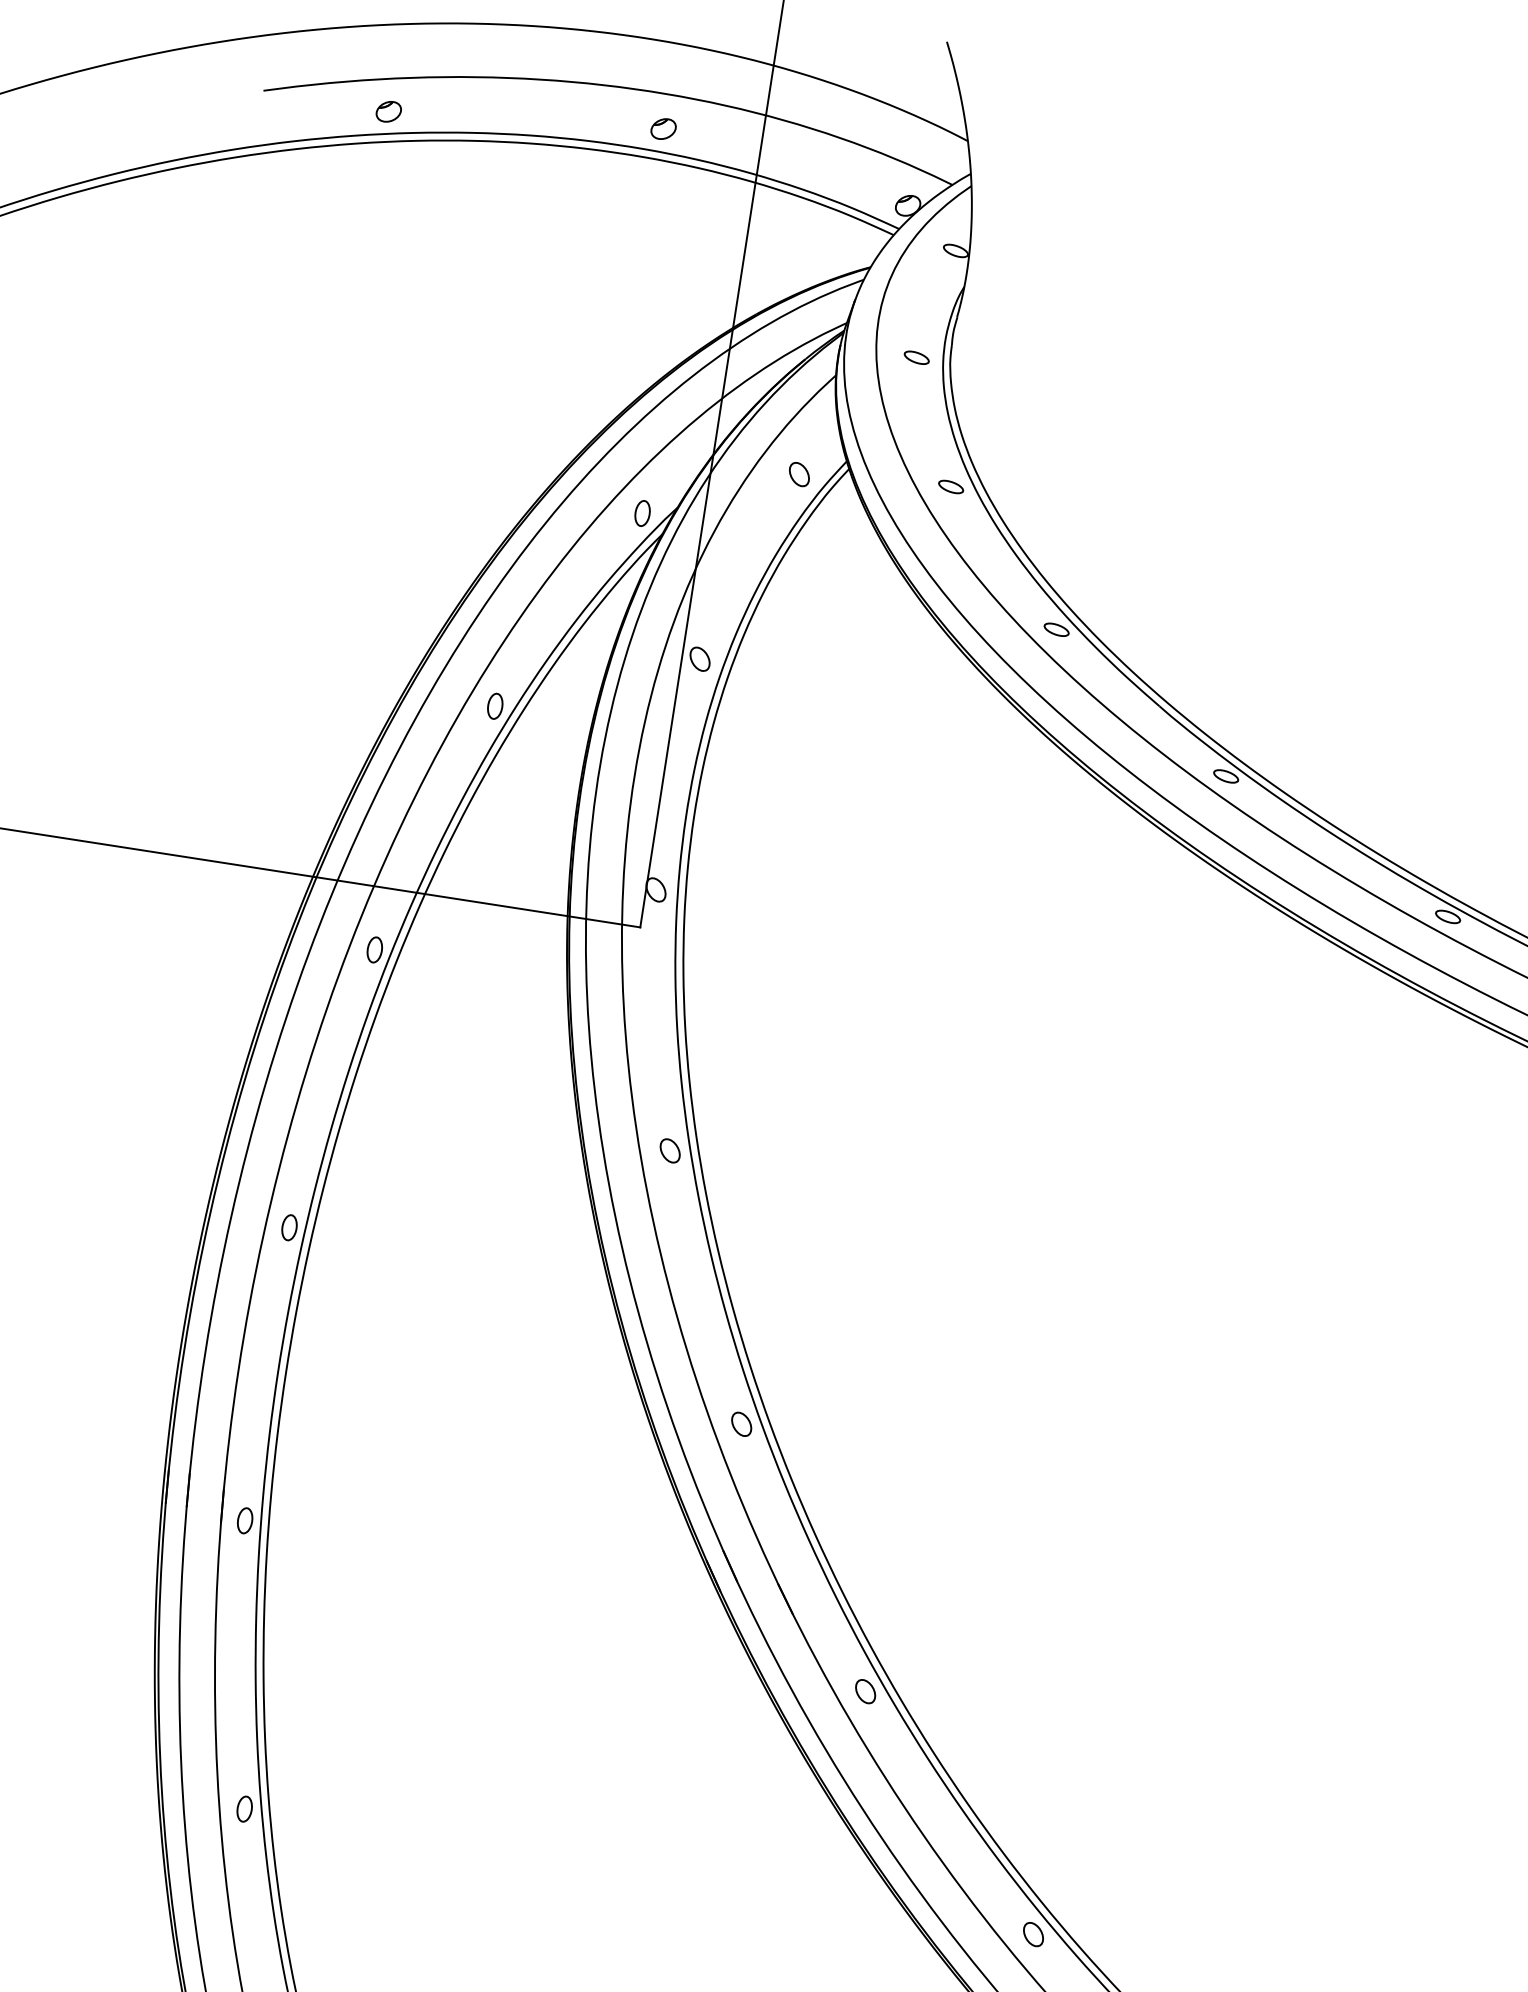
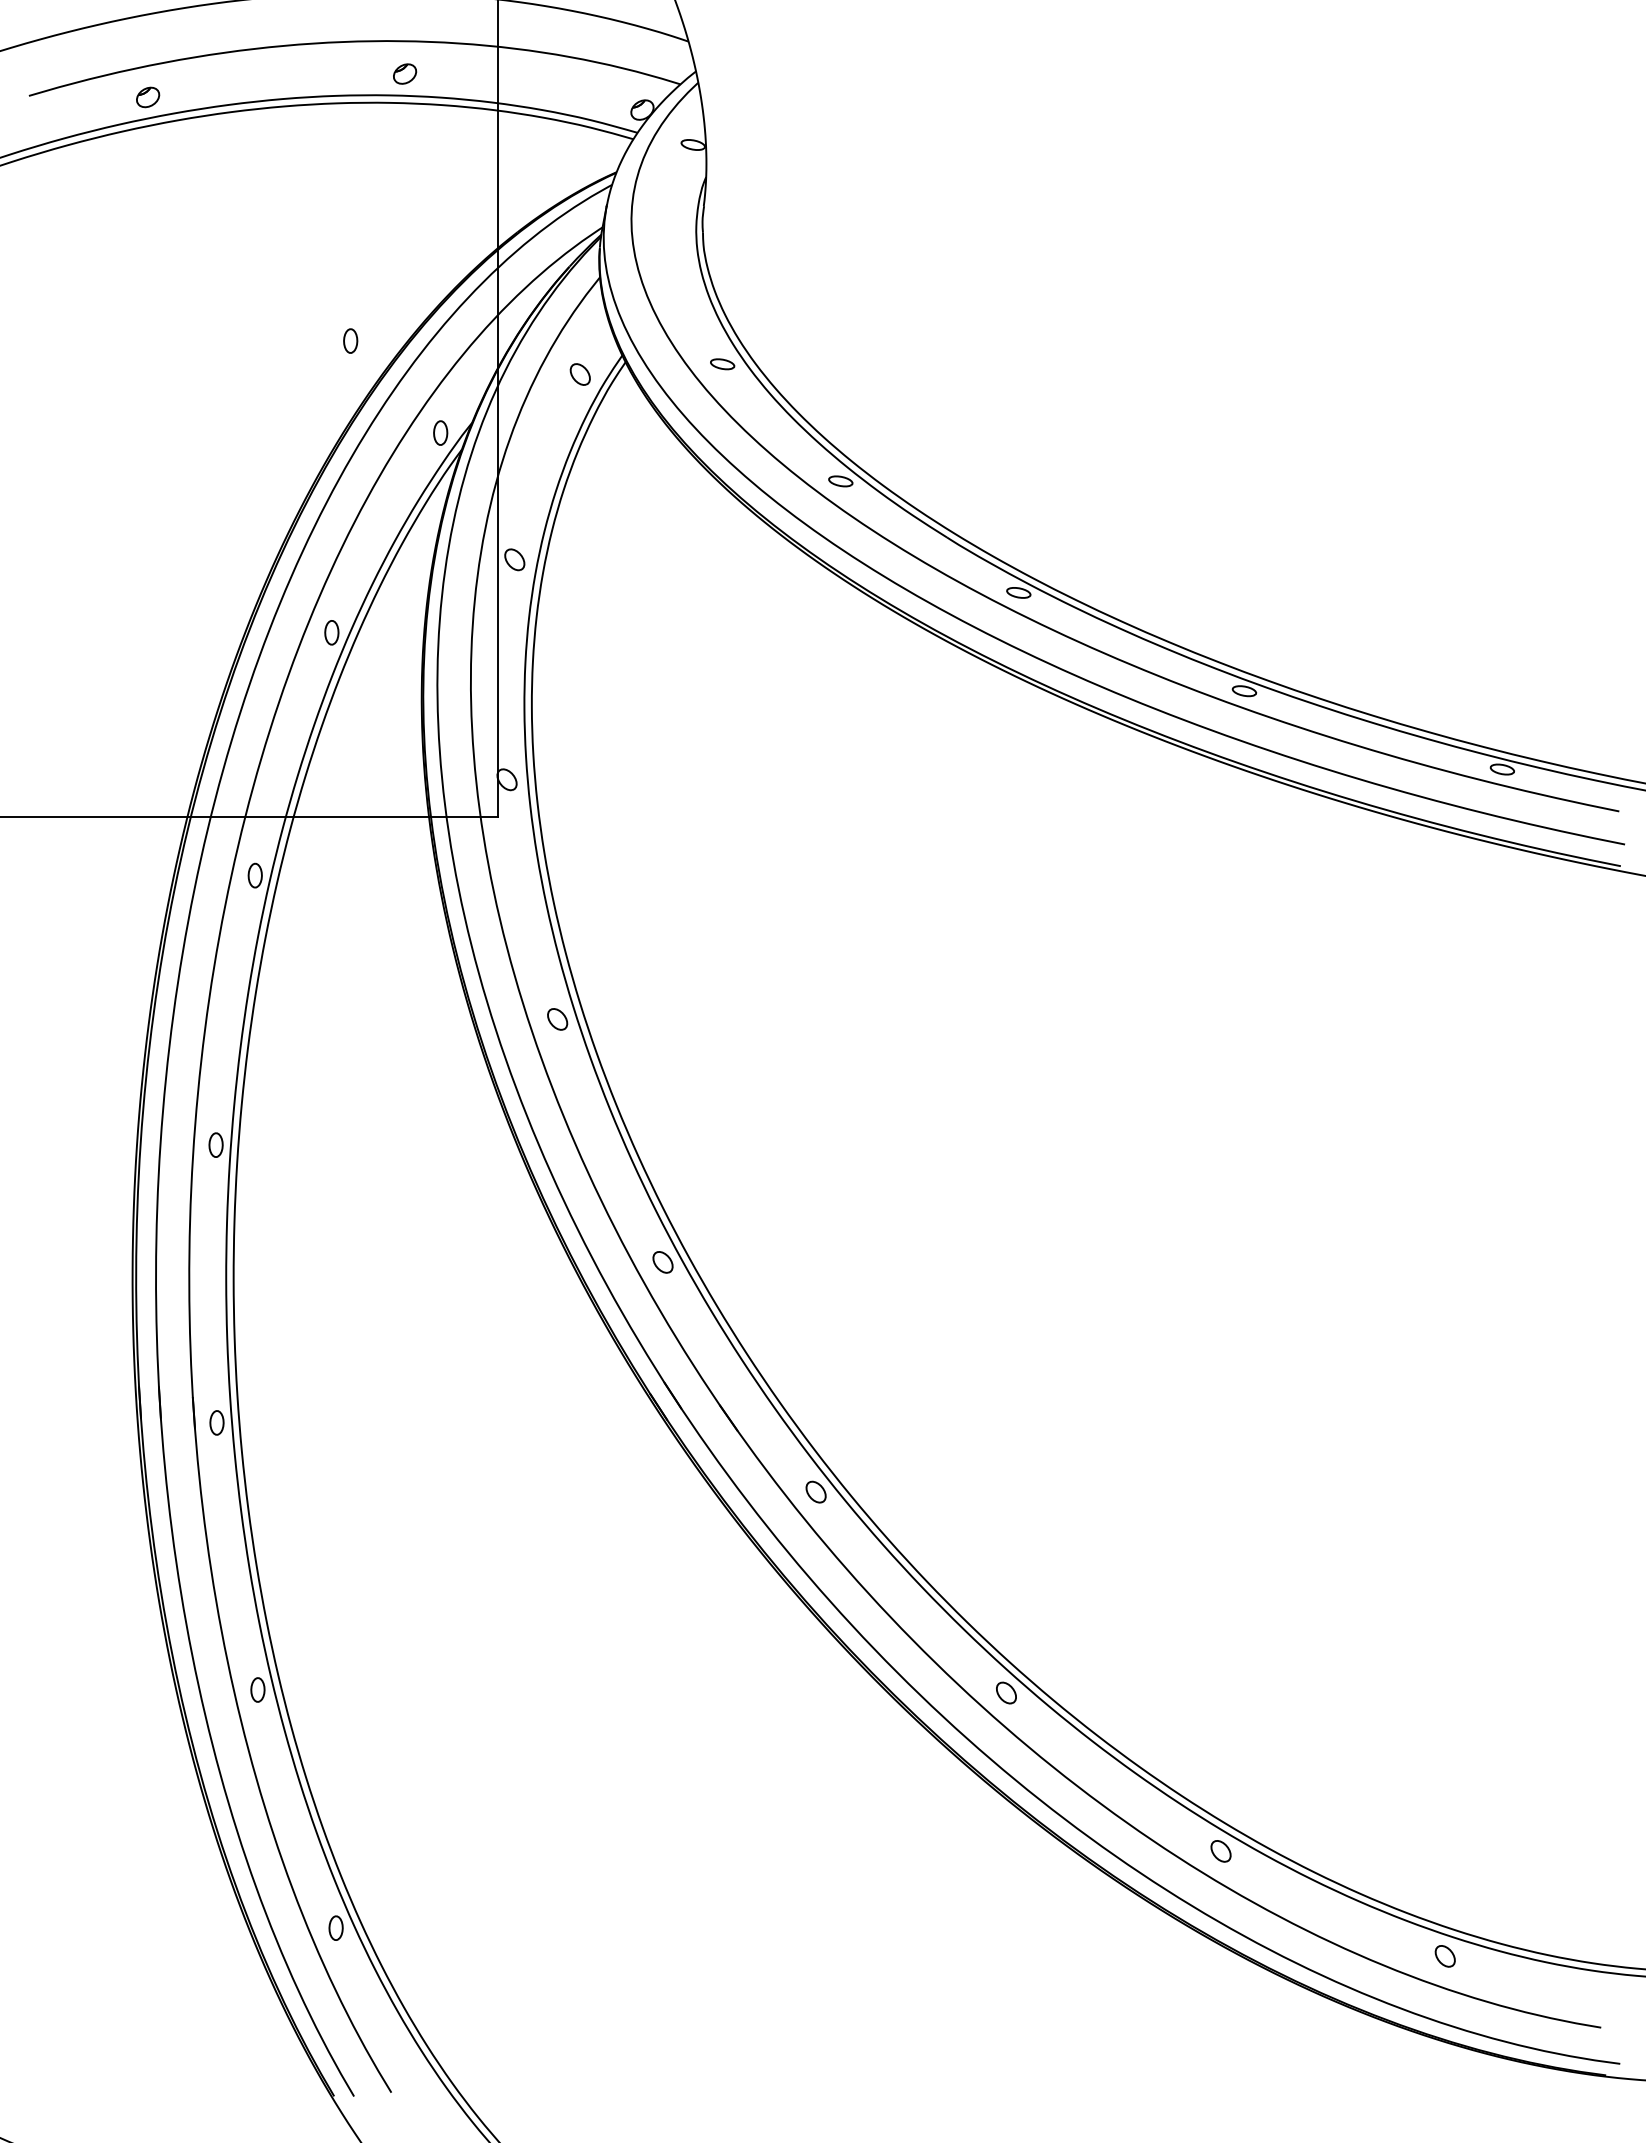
part: (915, 357) -> (671, 249), removed
part: (562, 401) -> (350, 340), added

